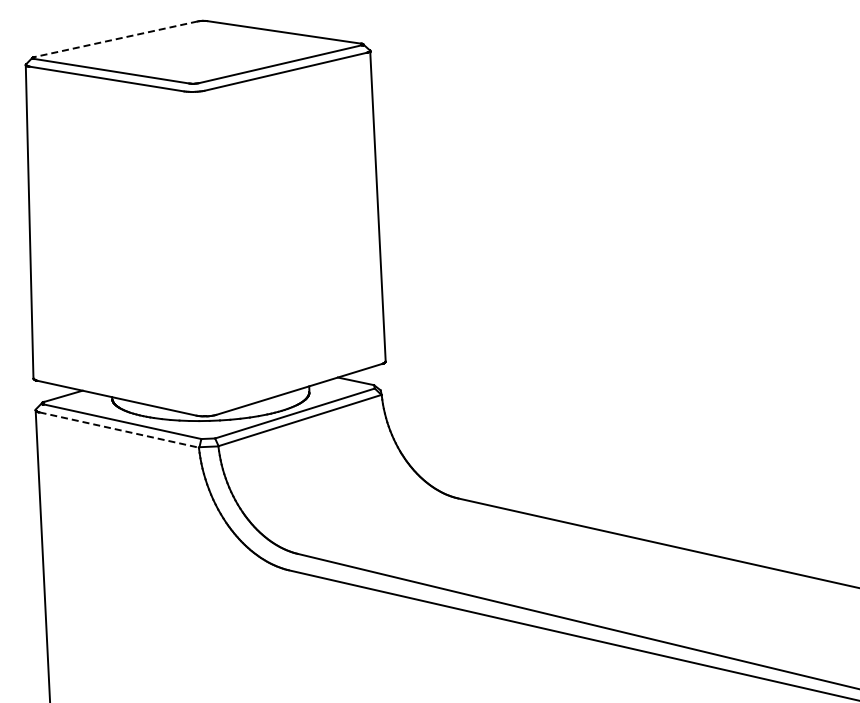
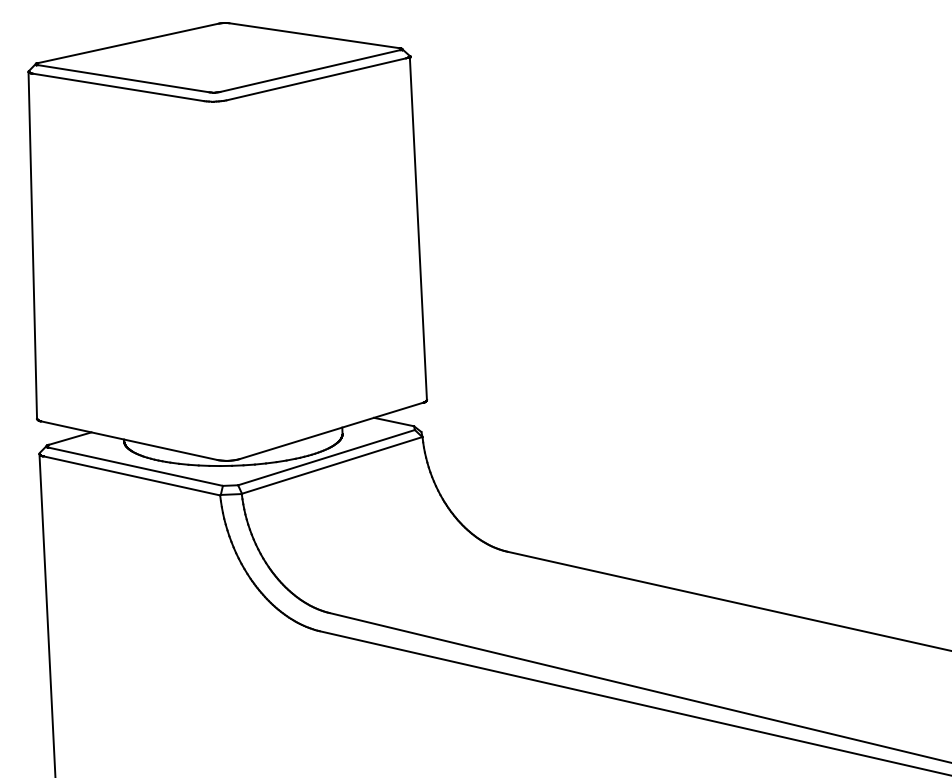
line: (116, 39) -> (128, 43), dashed -> solid
line: (119, 430) -> (132, 476), dashed -> solid

